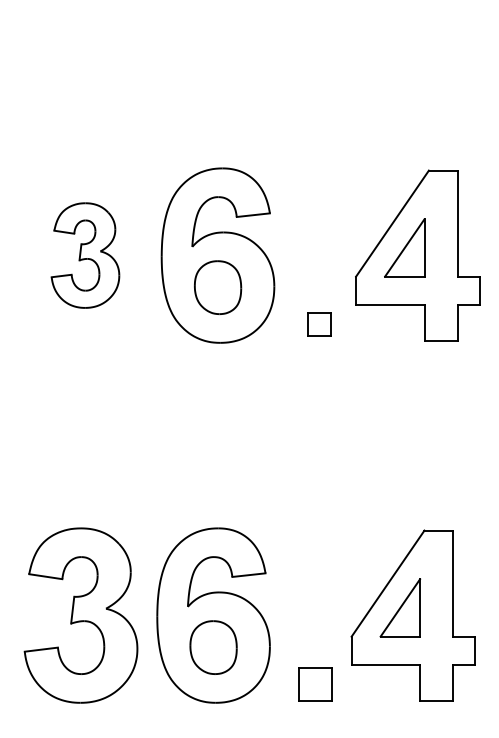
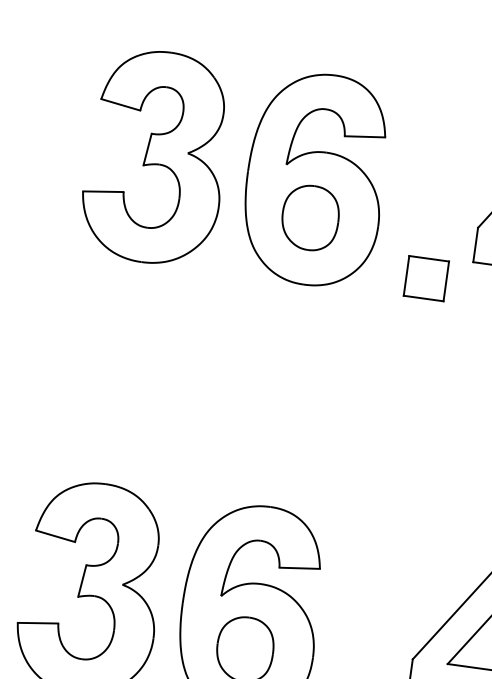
part: (85, 255) -> (156, 157), size x1.67
part: (319, 324) -> (426, 279), size x1.43

